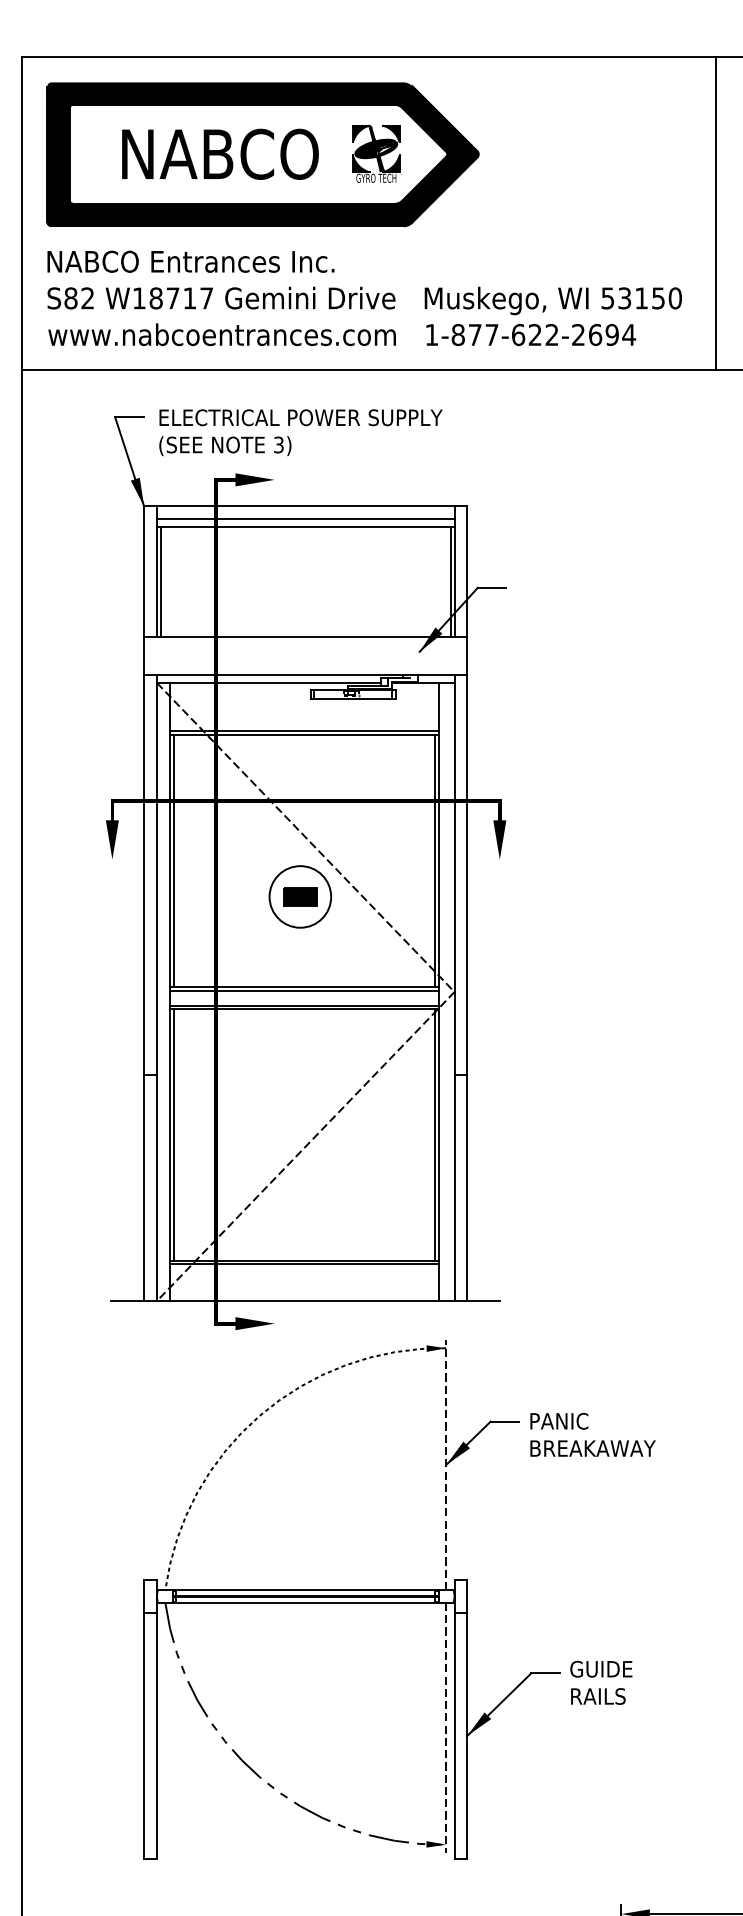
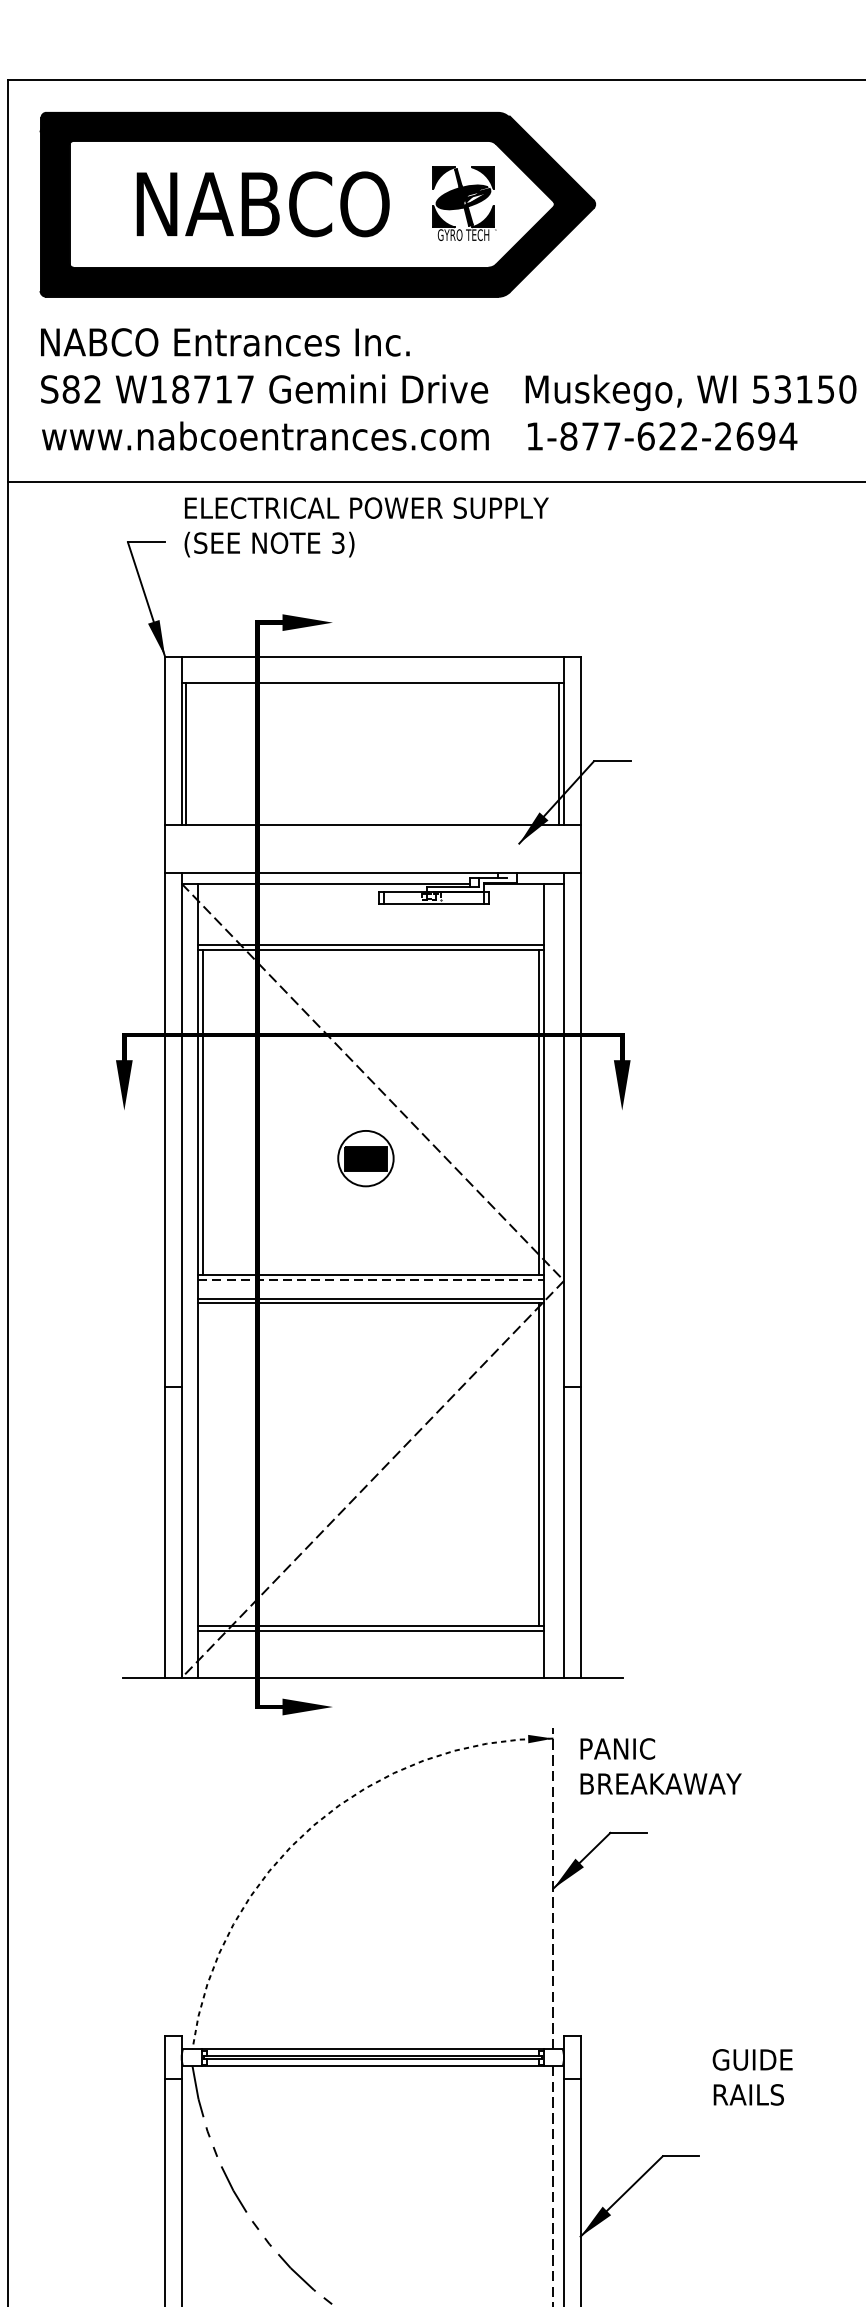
text: (300, 432) -> (366, 527), moved
line: (305, 519) -> (372, 673), removed
circle: (300, 896) -> (366, 1158), size x0.7
line: (304, 991) -> (371, 1280), solid -> dashed
line: (173, 1134) -> (202, 1463), removed
text: (592, 1434) -> (660, 1765), moved
text: (601, 1682) -> (752, 2076), moved

